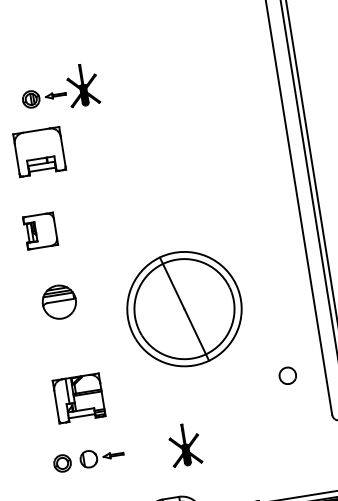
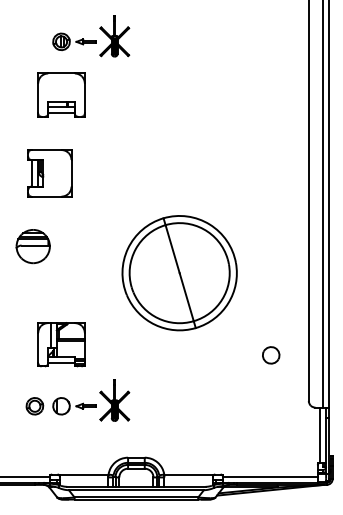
part: (40, 231) -> (49, 173), size x1.43
part: (58, 302) -> (32, 246), moved
part: (184, 445) -> (114, 400), moved

